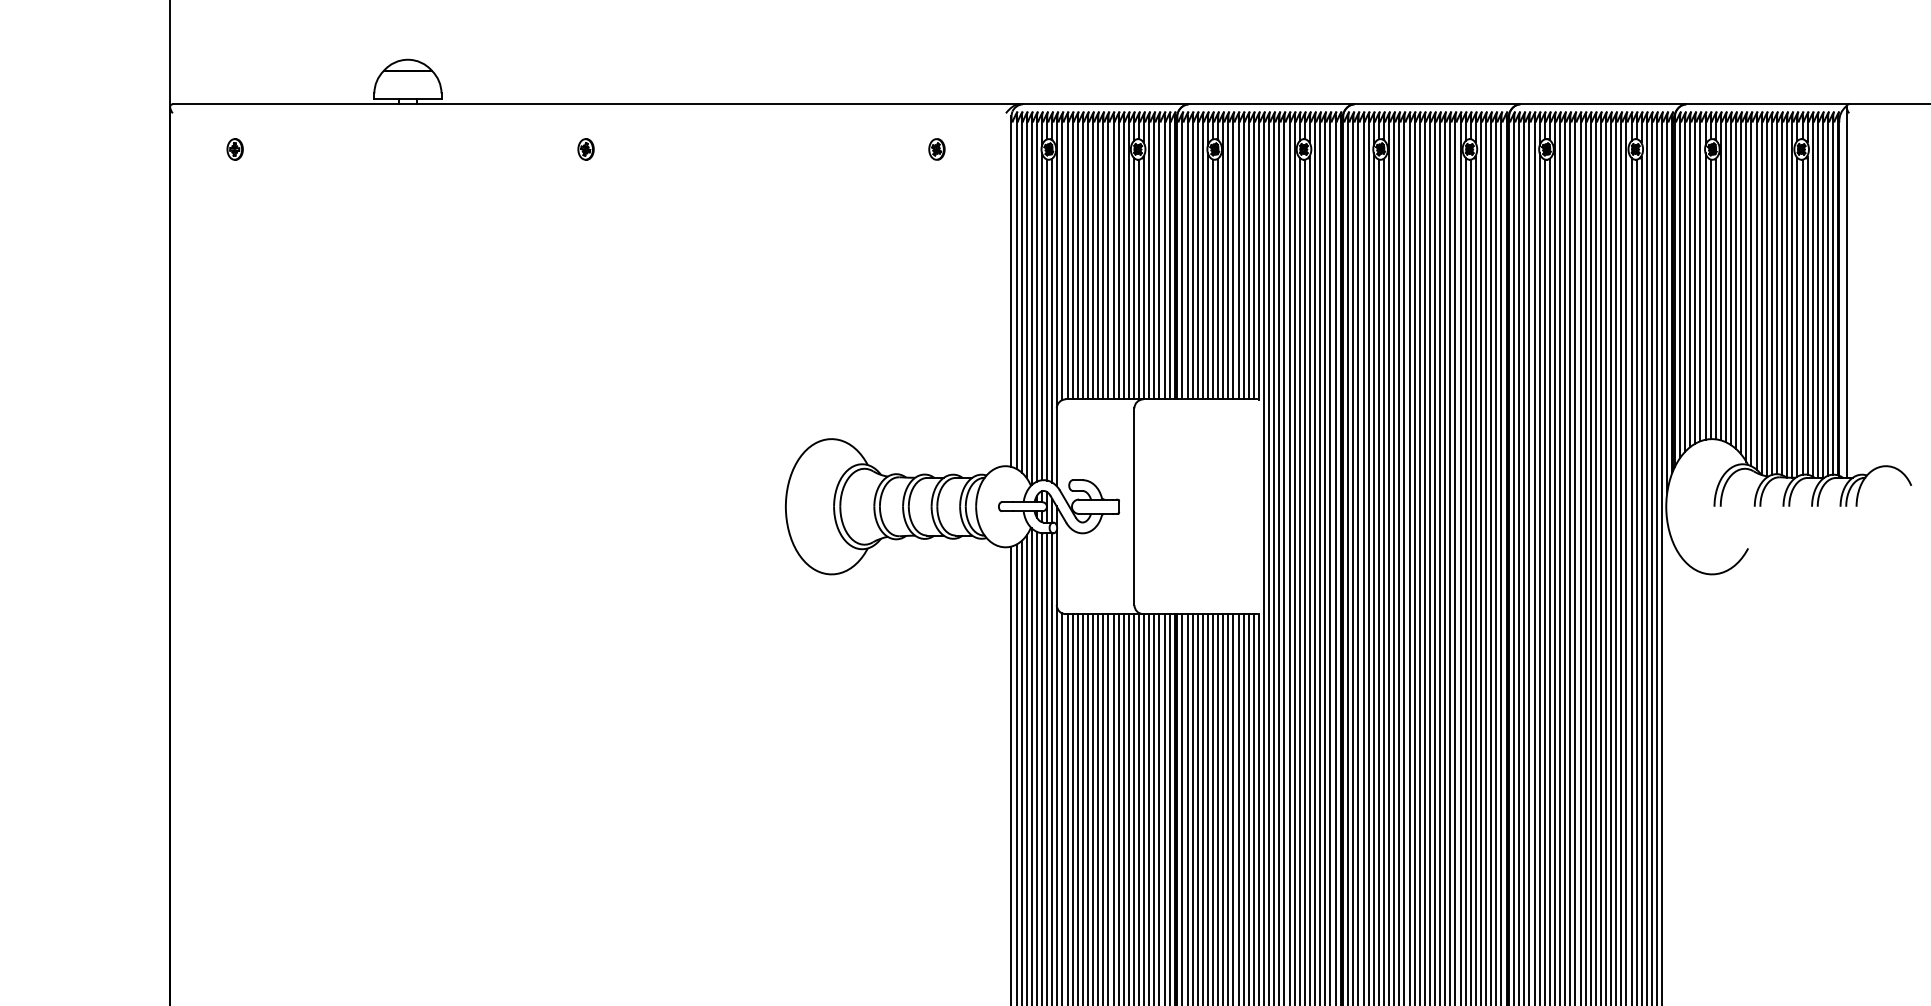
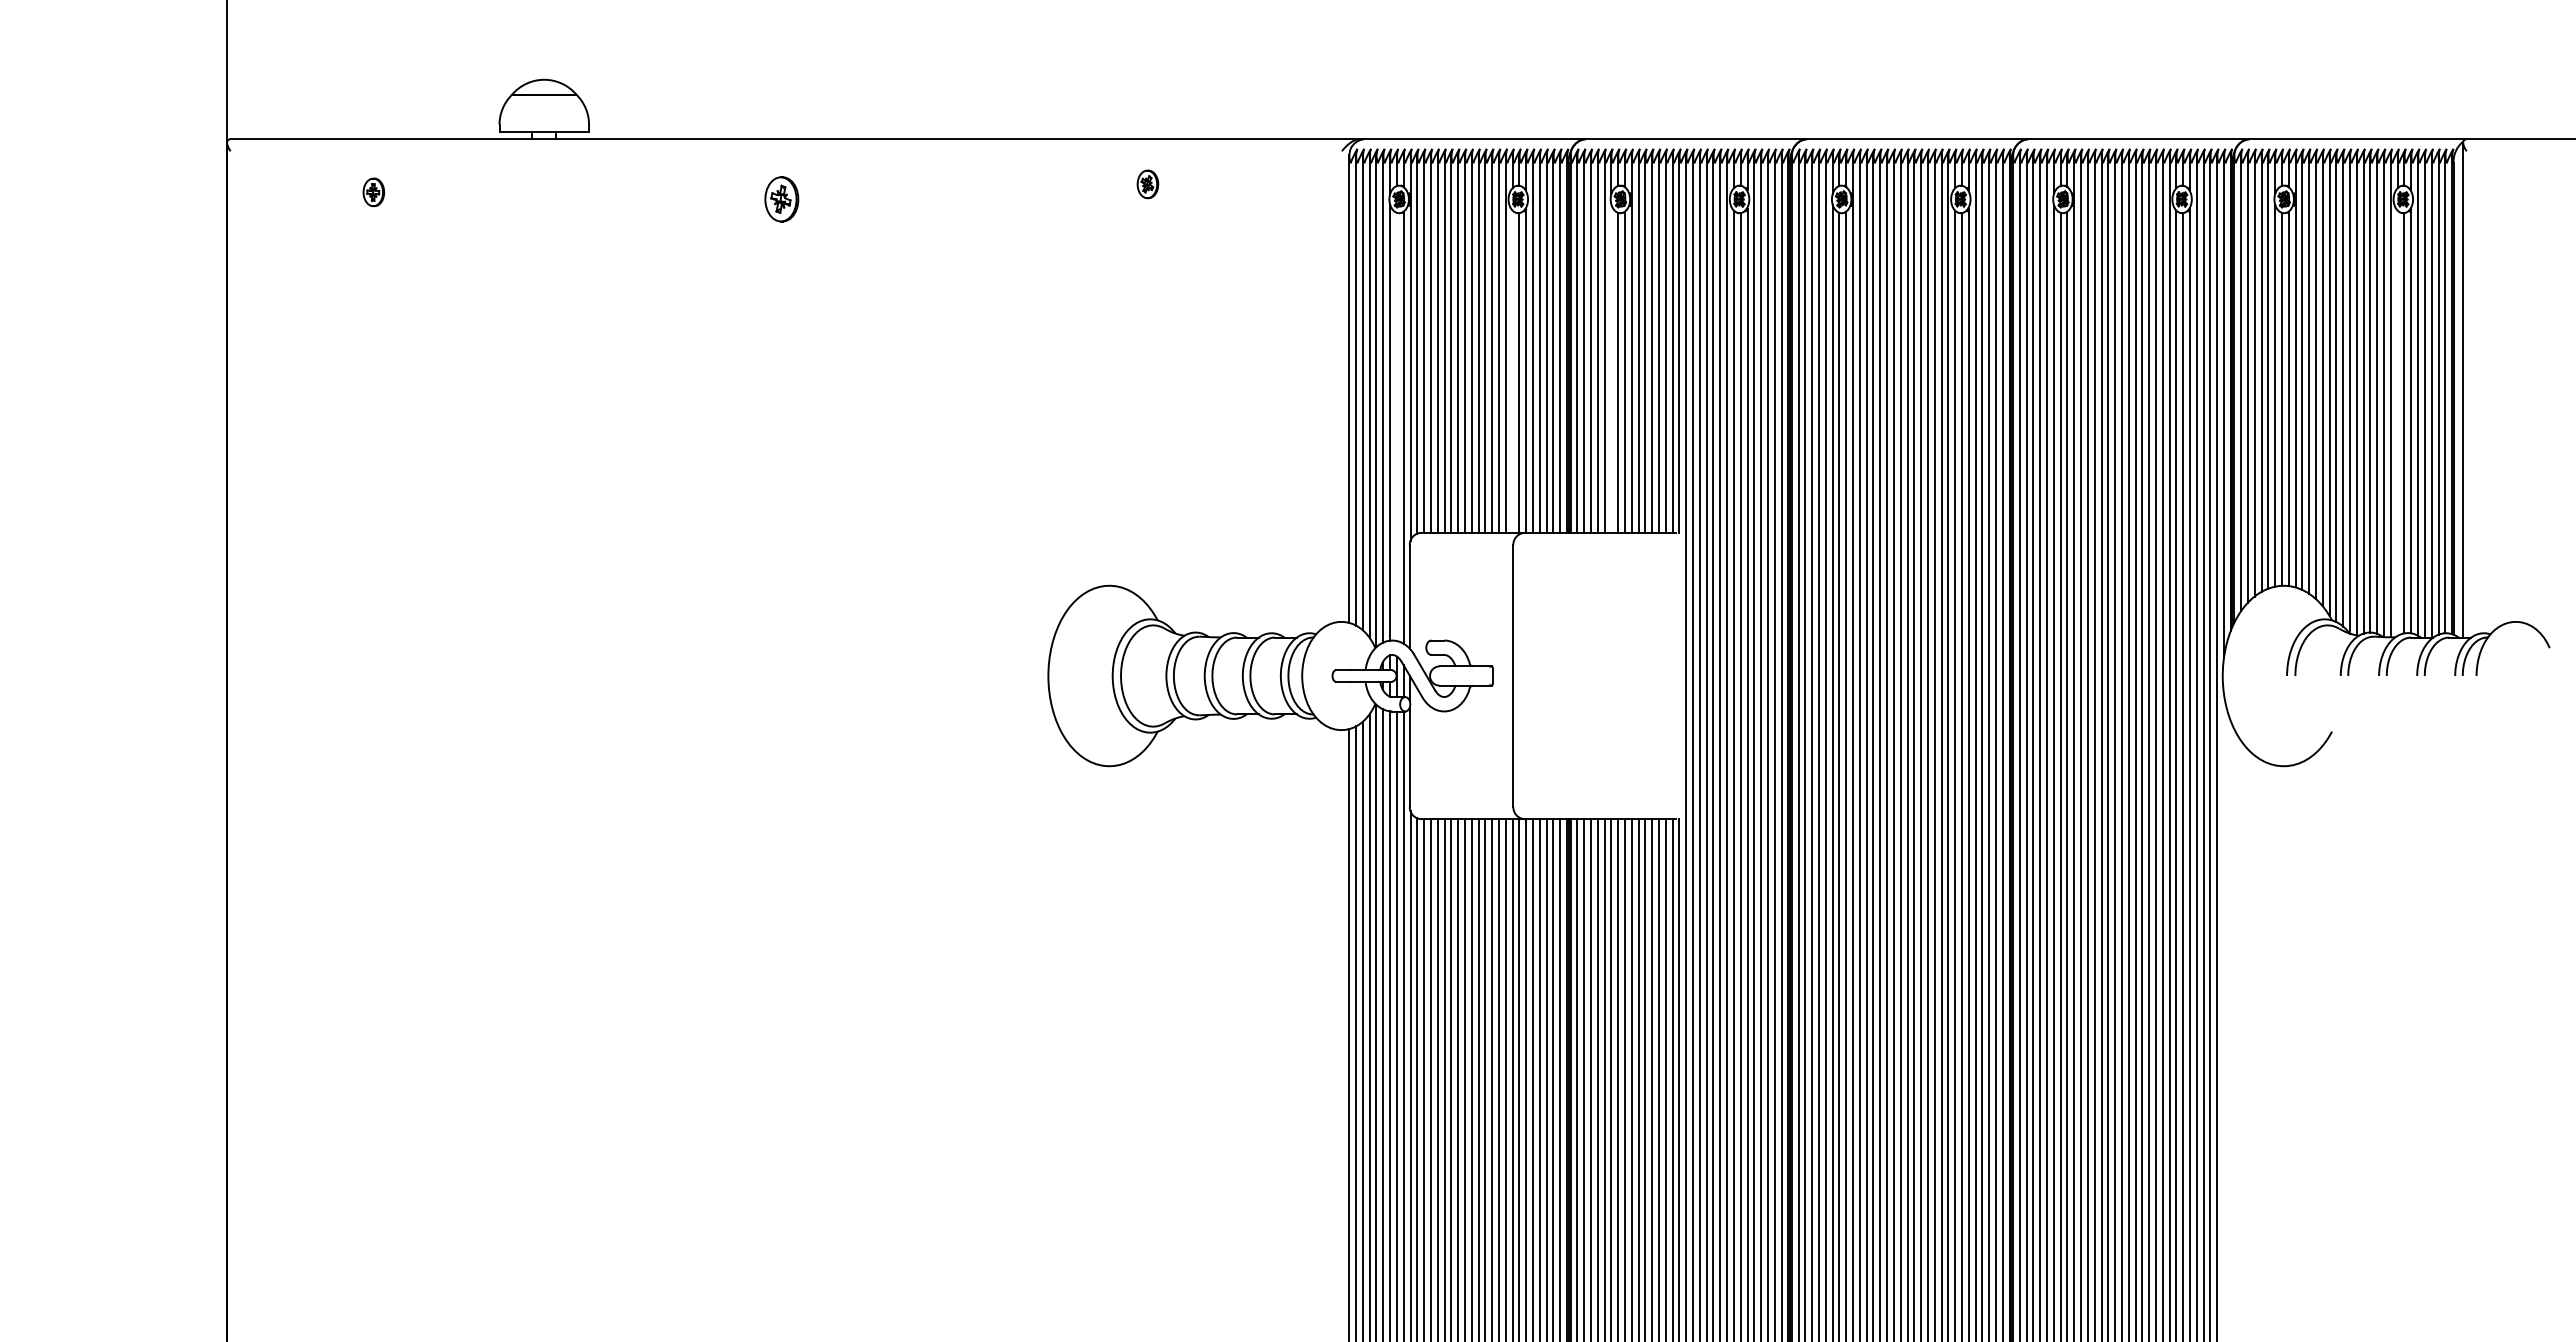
part: (234, 149) -> (373, 192), moved
part: (585, 149) -> (781, 199), size x1.6
part: (936, 149) -> (1147, 184), moved
line: (1208, 276) -> (1611, 368), removed
line: (1133, 278) -> (1512, 371), removed
line: (1797, 316) -> (2397, 422), removed
line: (1046, 319) -> (1396, 426), removed

